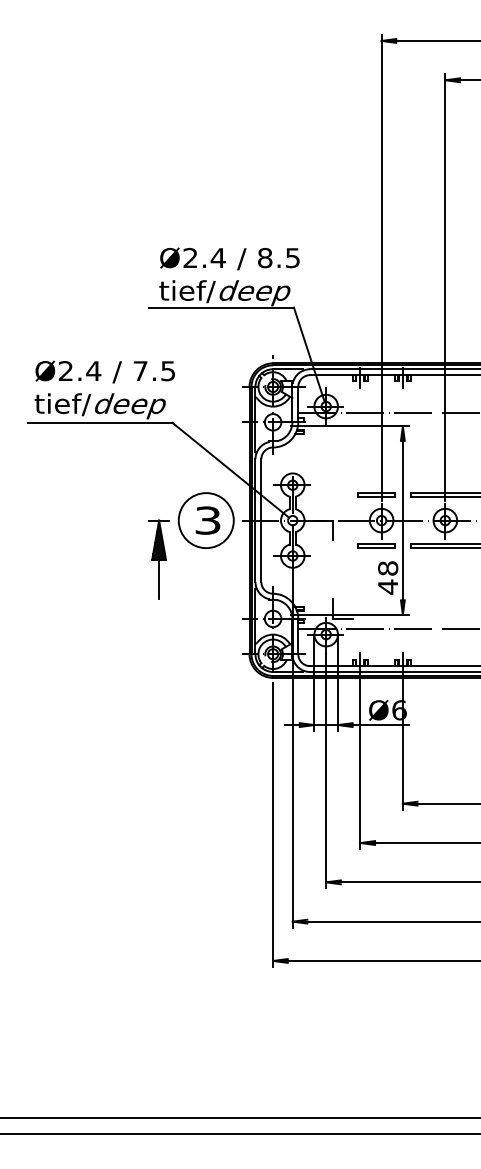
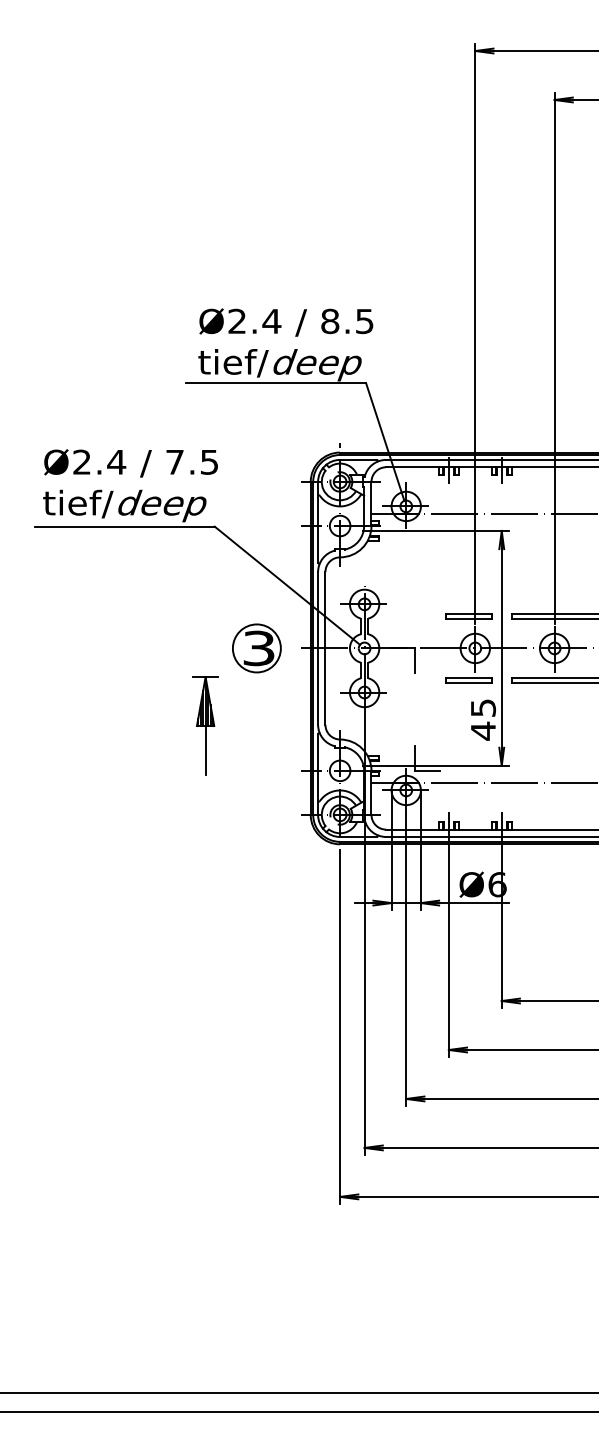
circle: (205, 520) -> (255, 648), size x0.7
part: (158, 559) -> (204, 725), moved
text: (388, 568) -> (483, 708), 48 -> 45

